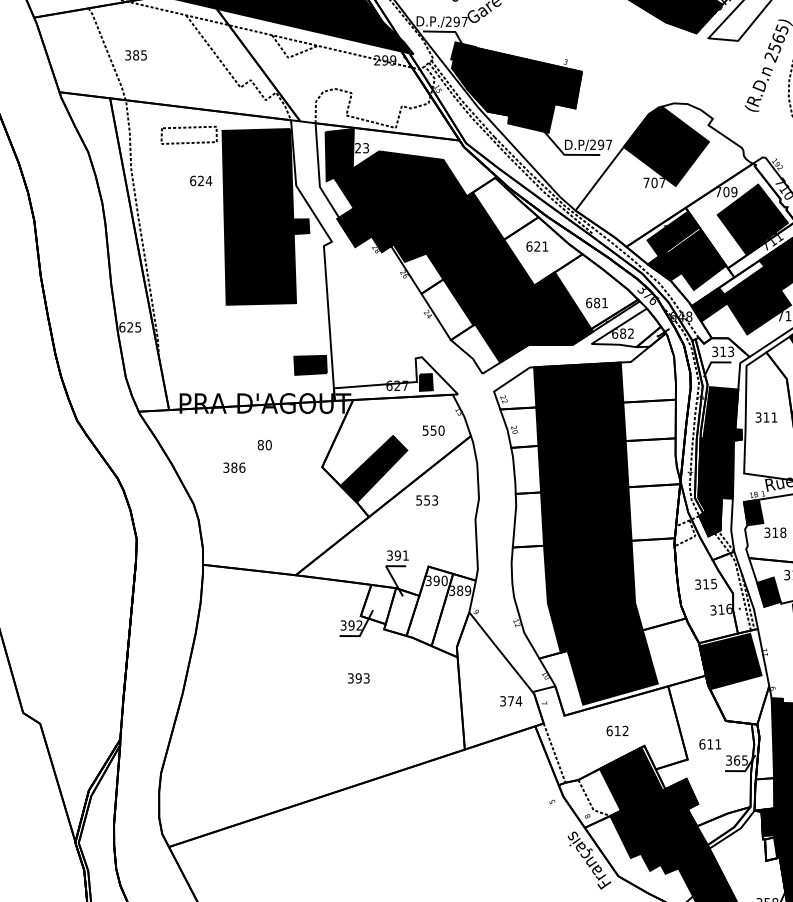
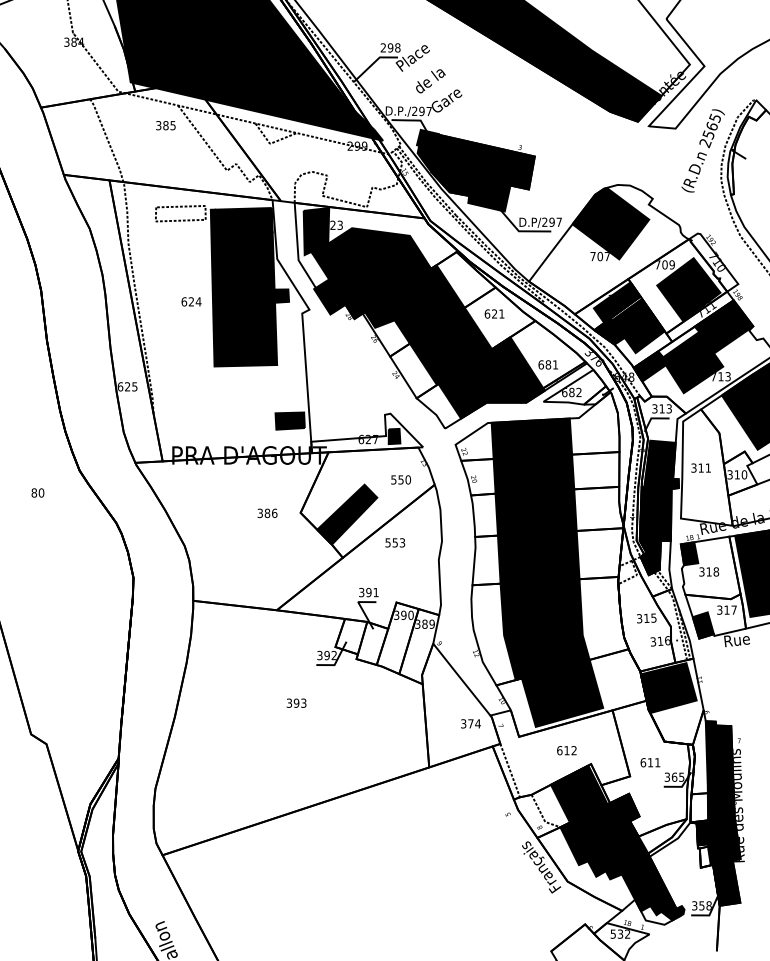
text: (135, 55) -> (165, 125), moved
text: (201, 180) -> (191, 301), moved
text: (264, 444) -> (37, 492), moved
text: (234, 466) -> (267, 512), moved
text: (358, 677) -> (296, 702), moved

